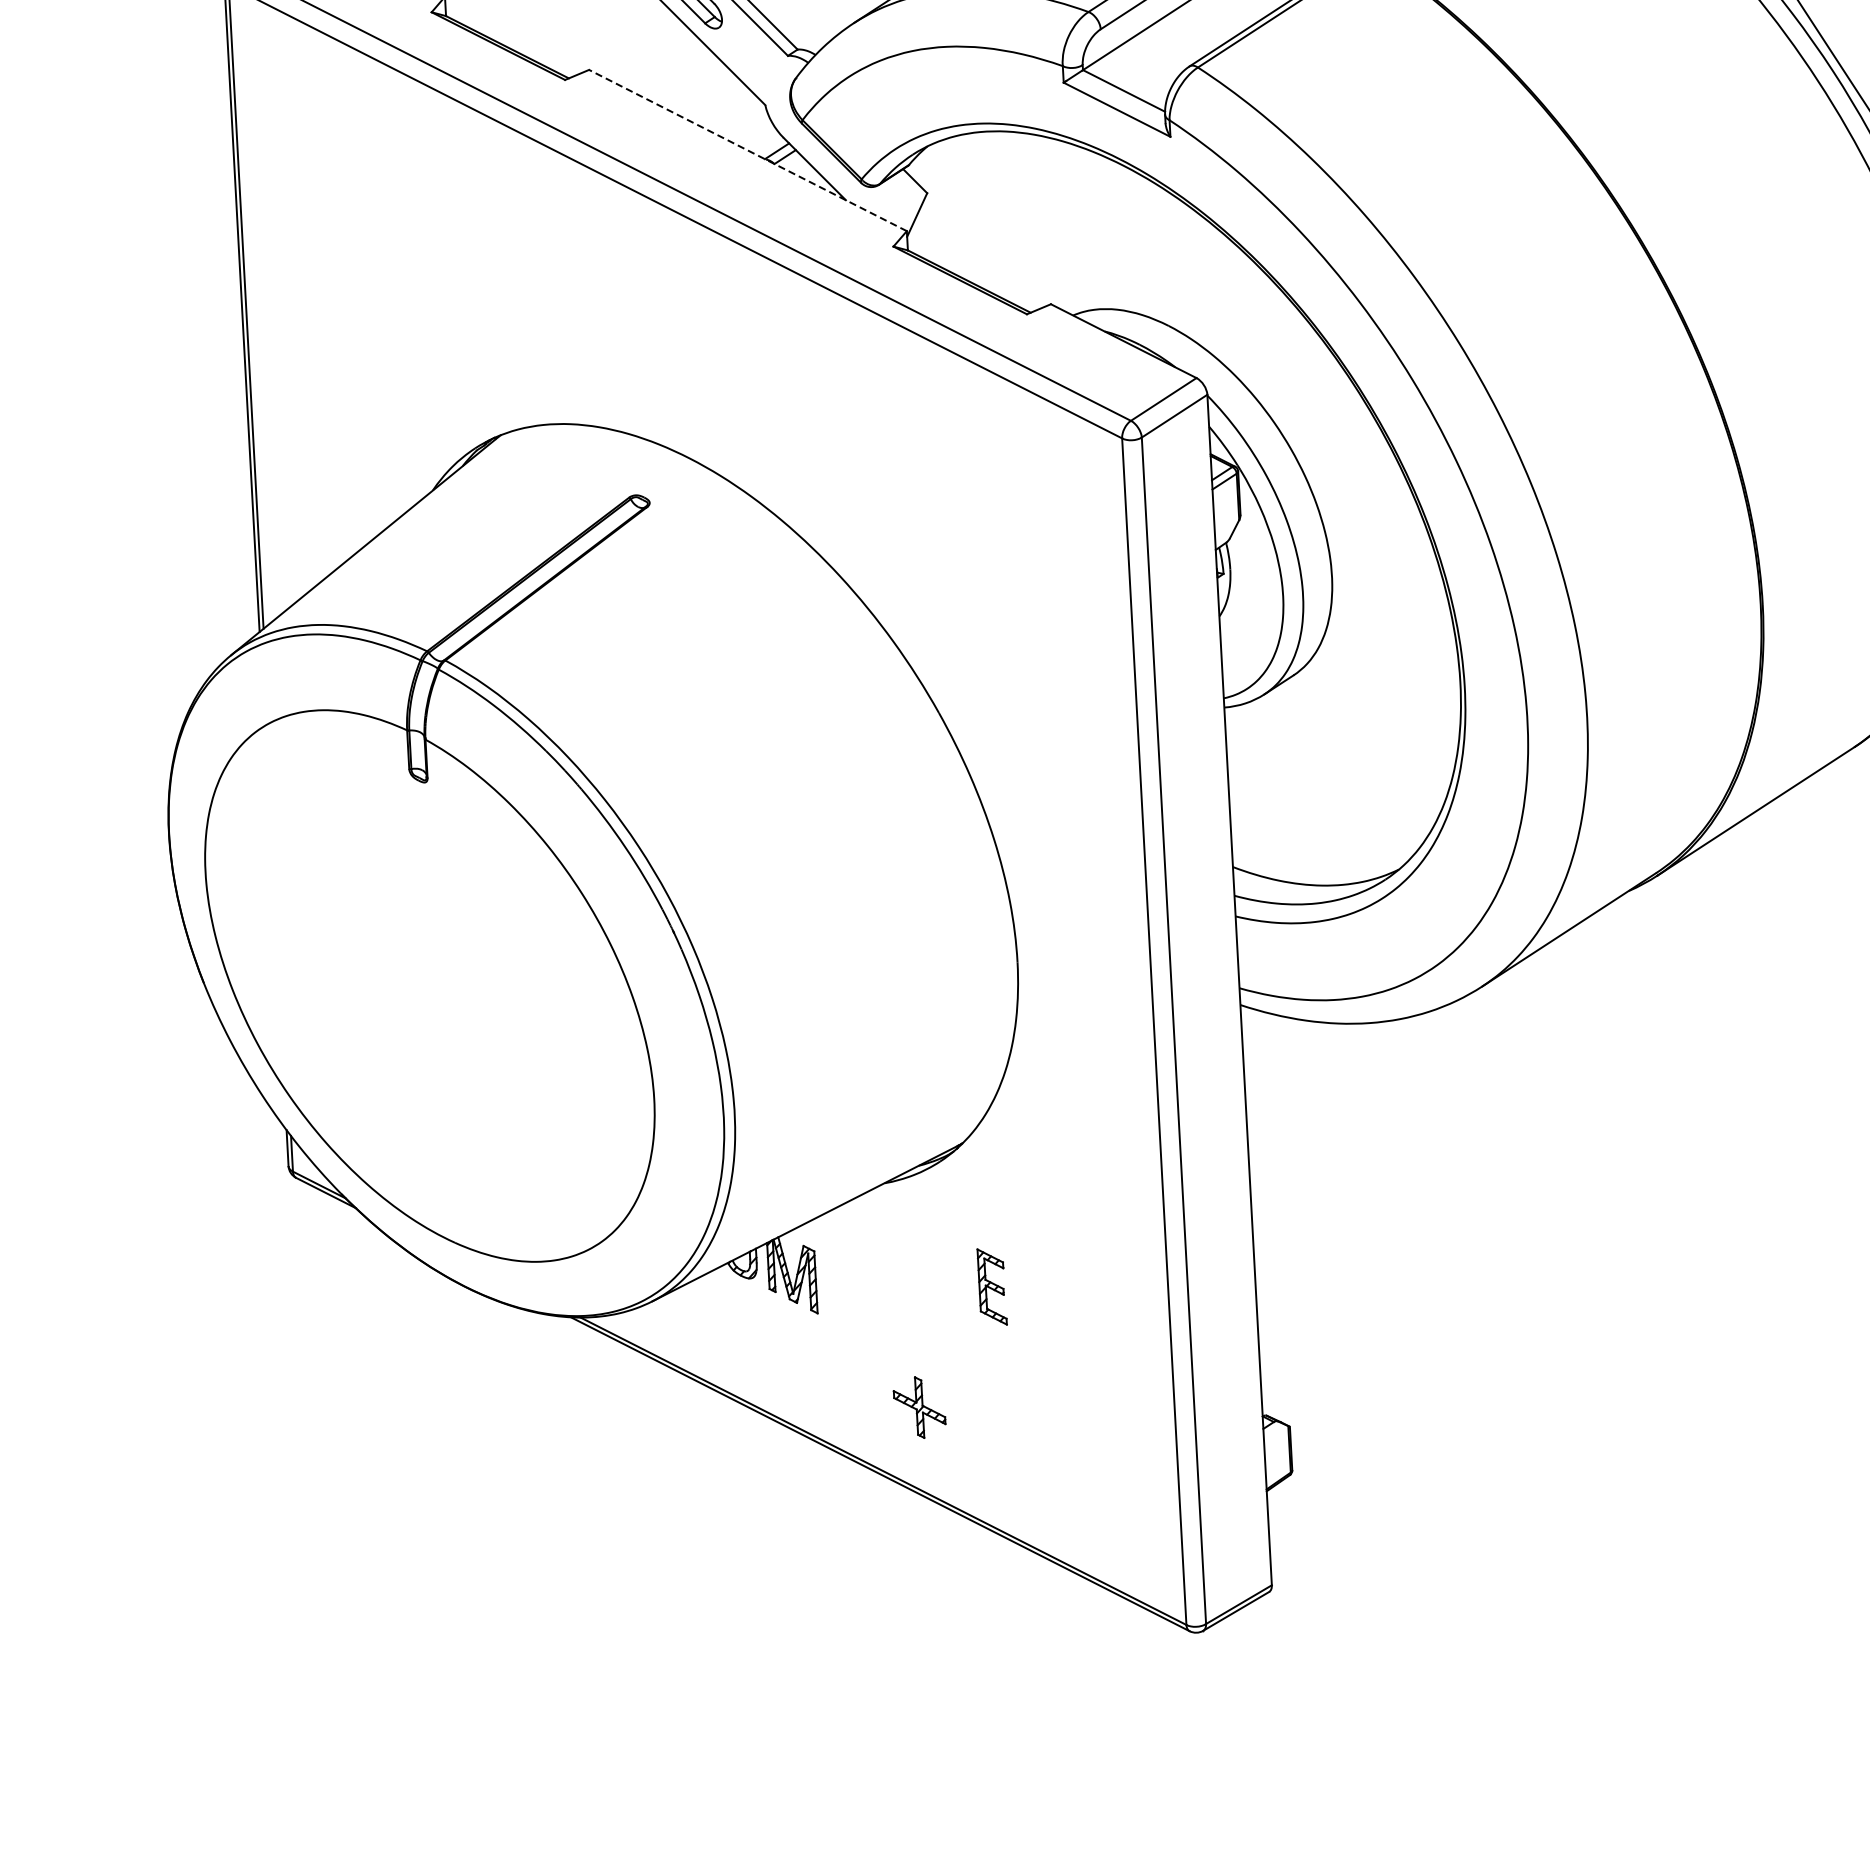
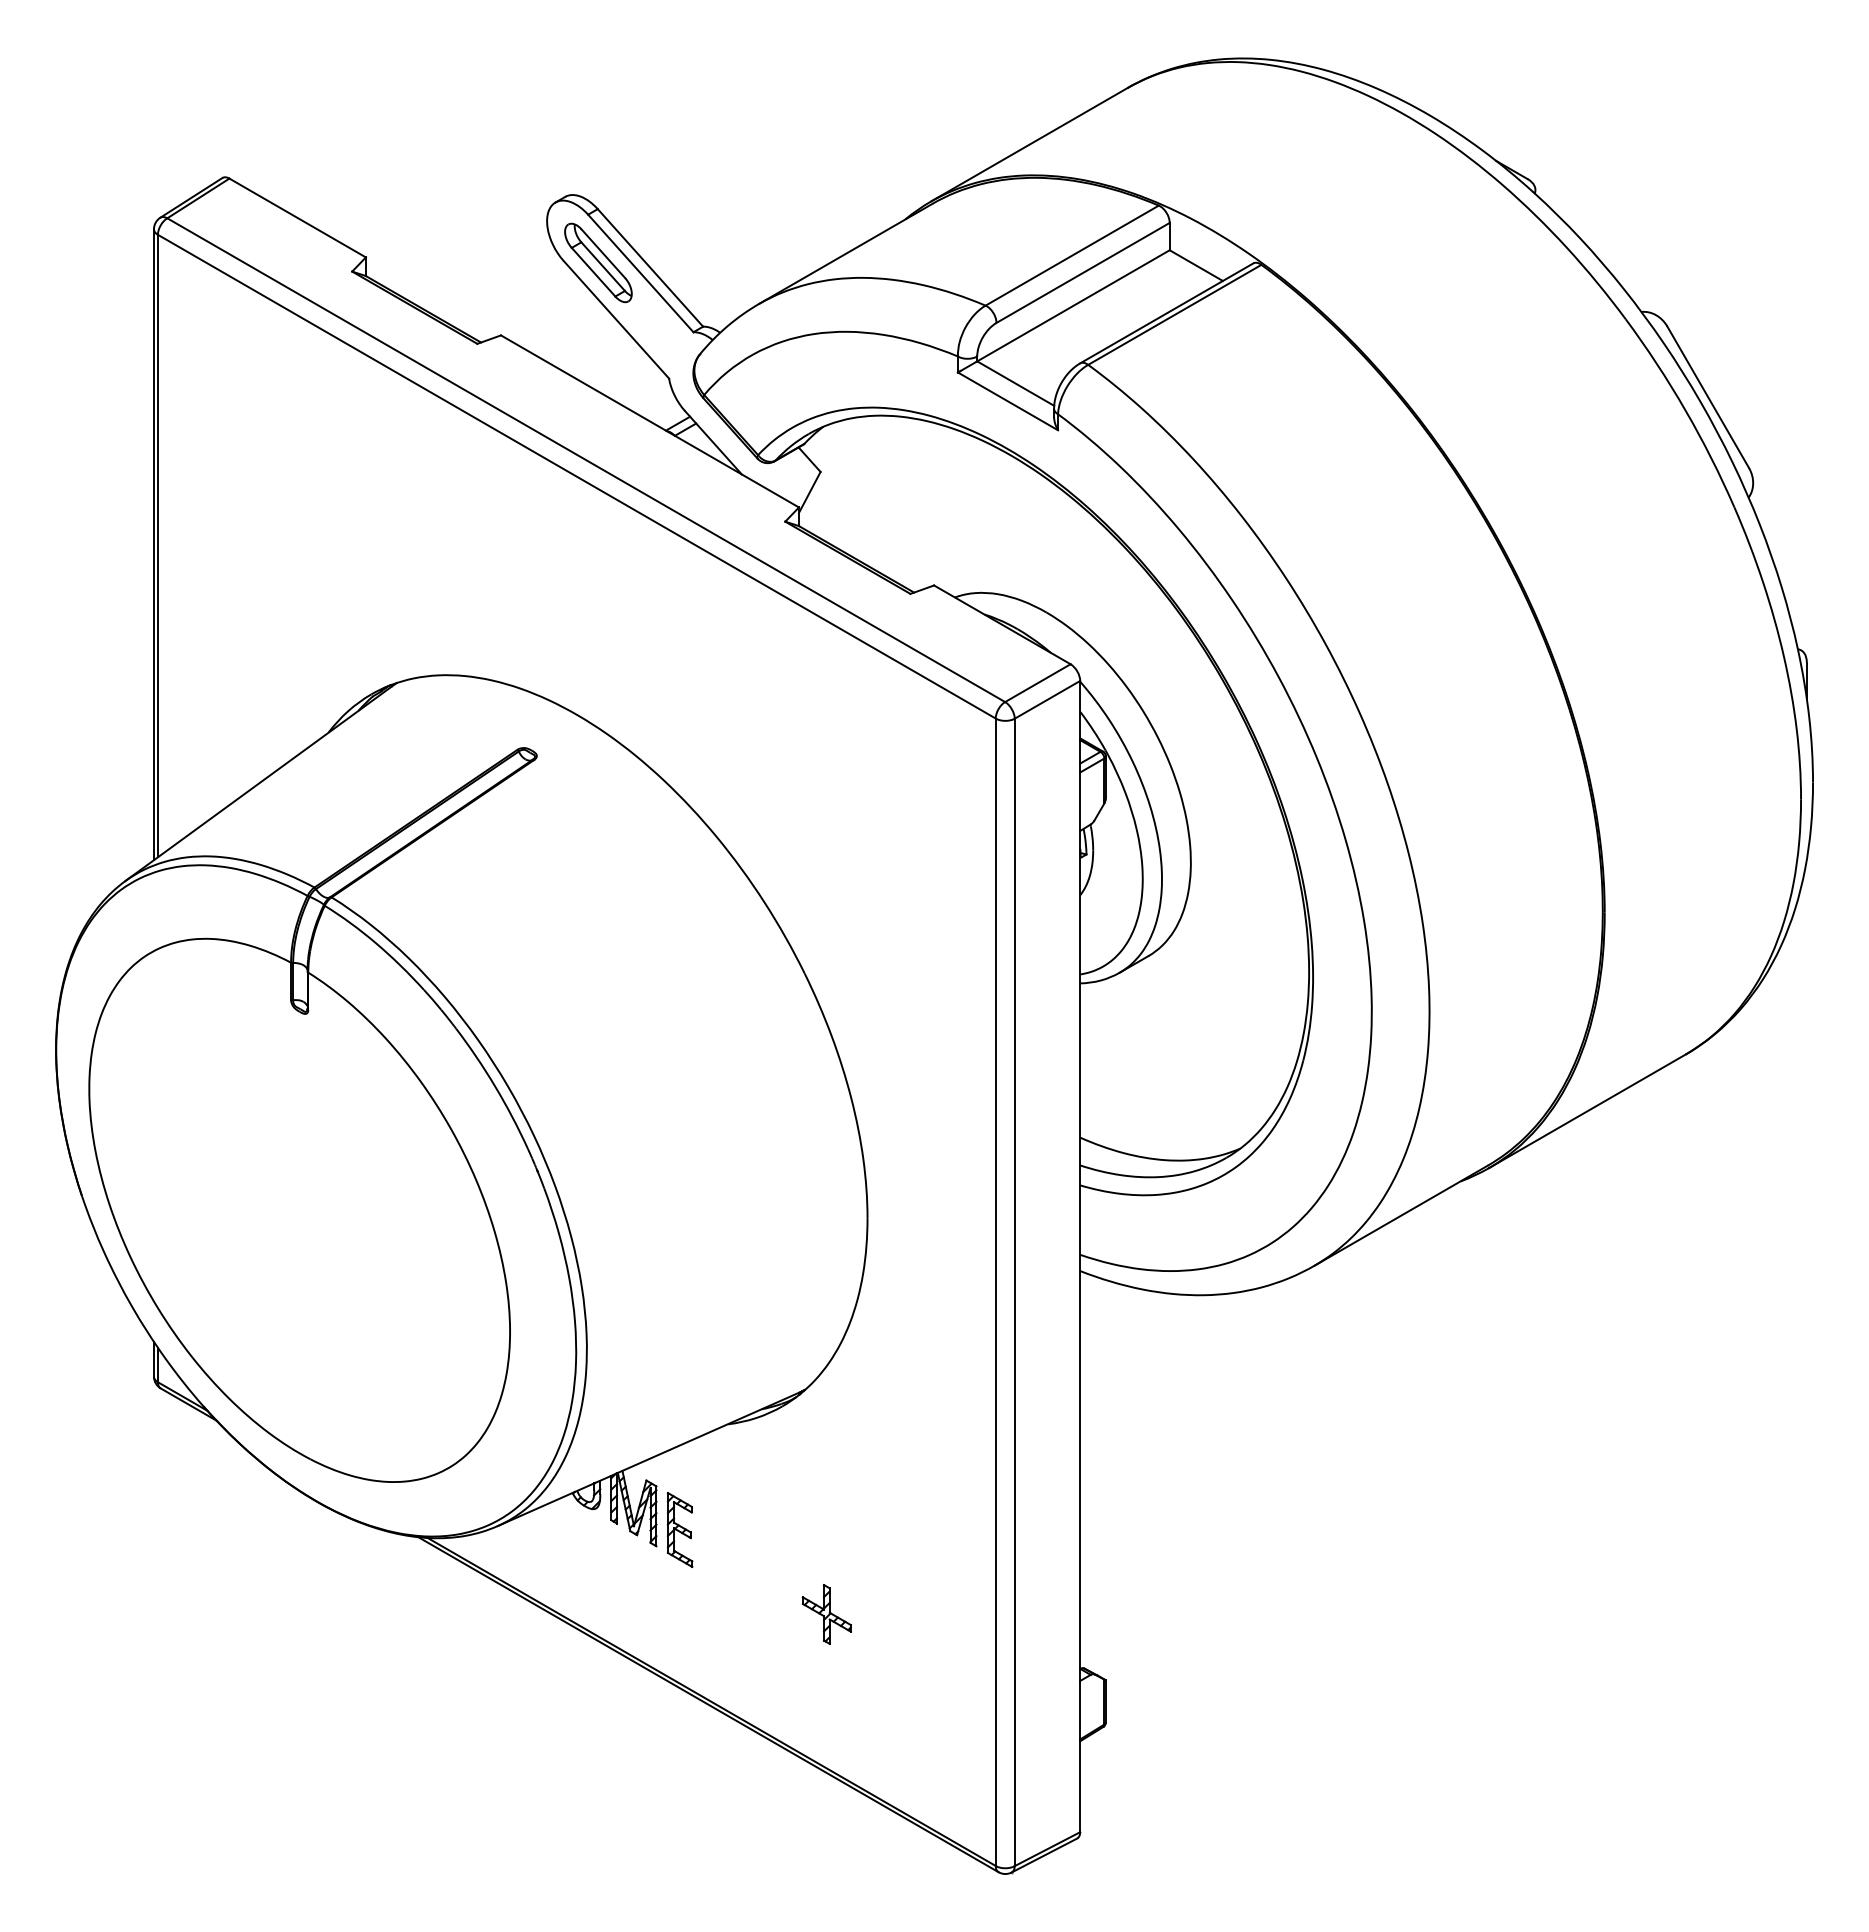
line: (747, 150) -> (649, 421), dashed -> solid
part: (991, 1287) -> (679, 1530), moved
part: (919, 1407) -> (826, 1614), moved

